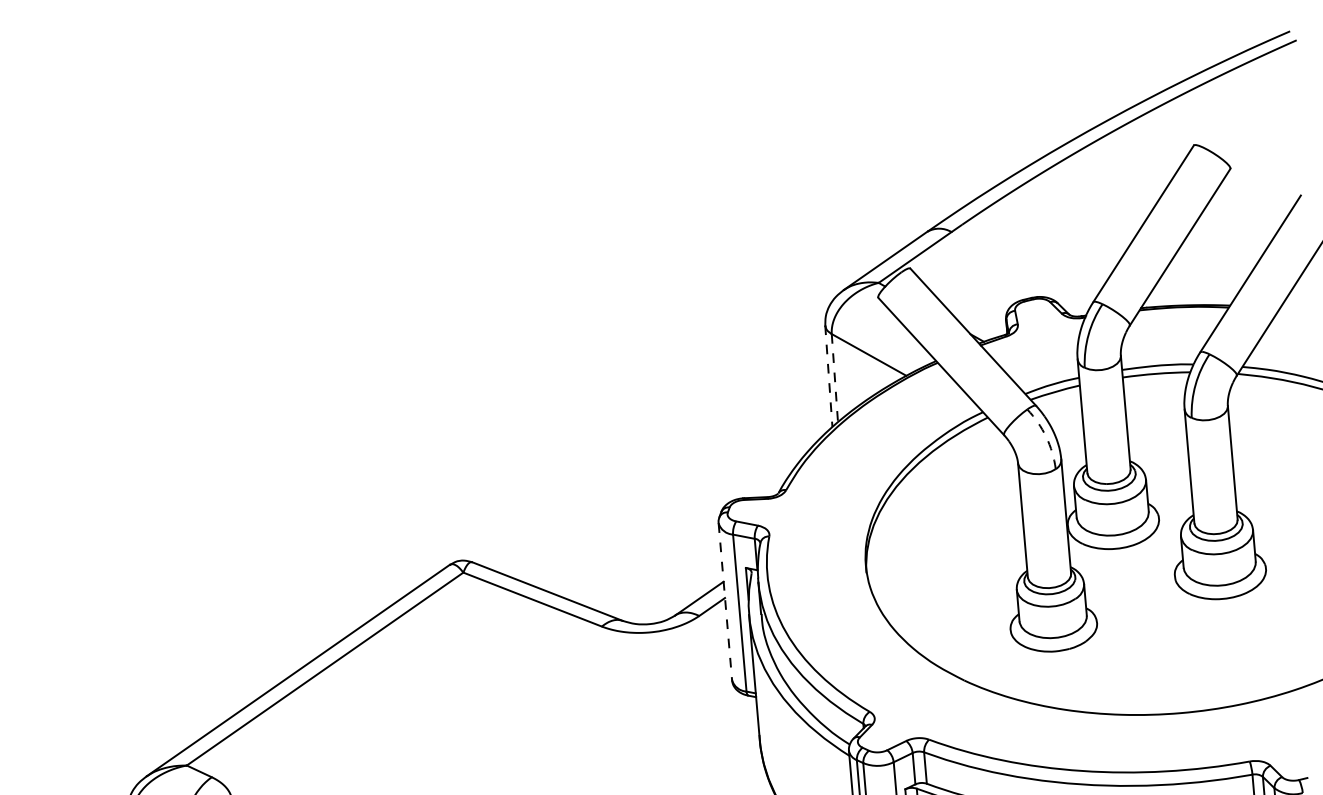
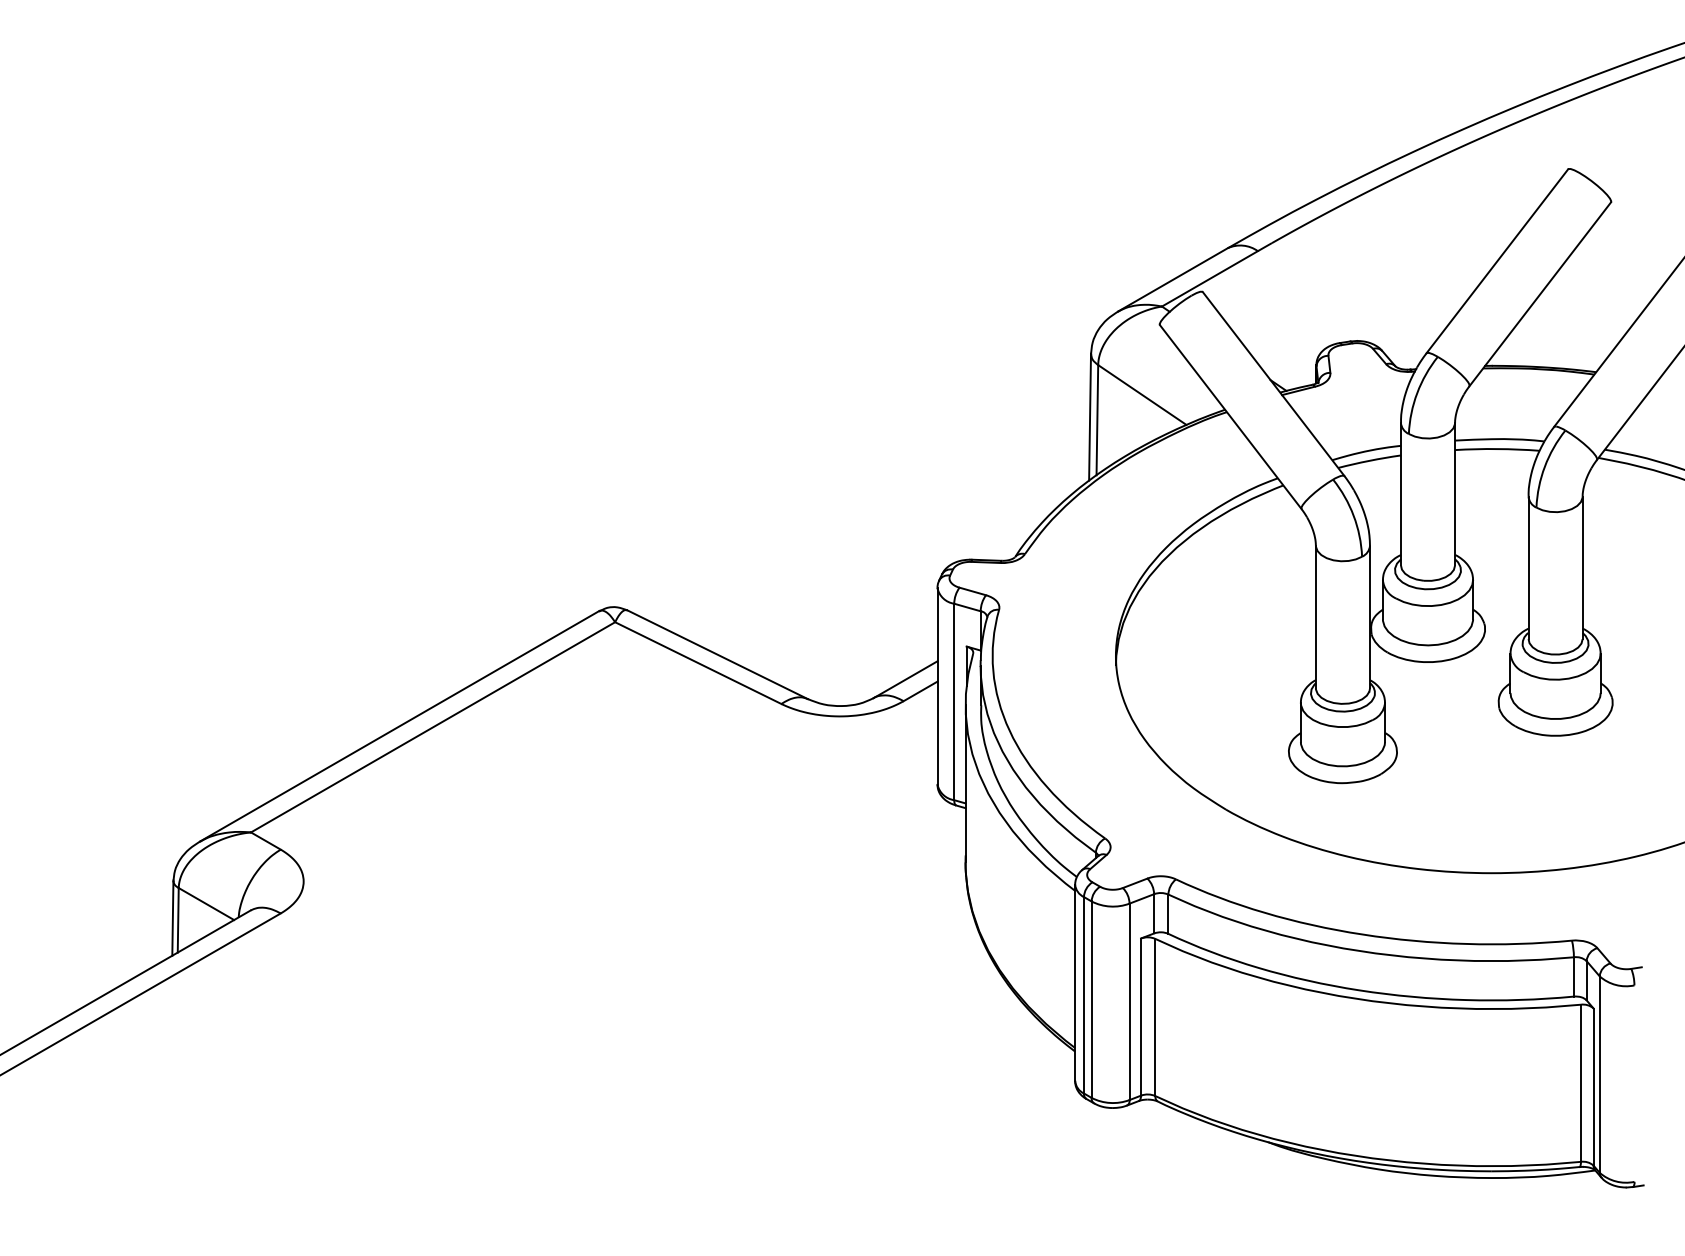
line: (829, 376) -> (1090, 417), dashed -> solid
line: (835, 378) -> (1097, 420), dashed -> solid
arc: (1046, 436) -> (1353, 515), dashed -> solid
line: (725, 601) -> (937, 686), dashed -> solid

